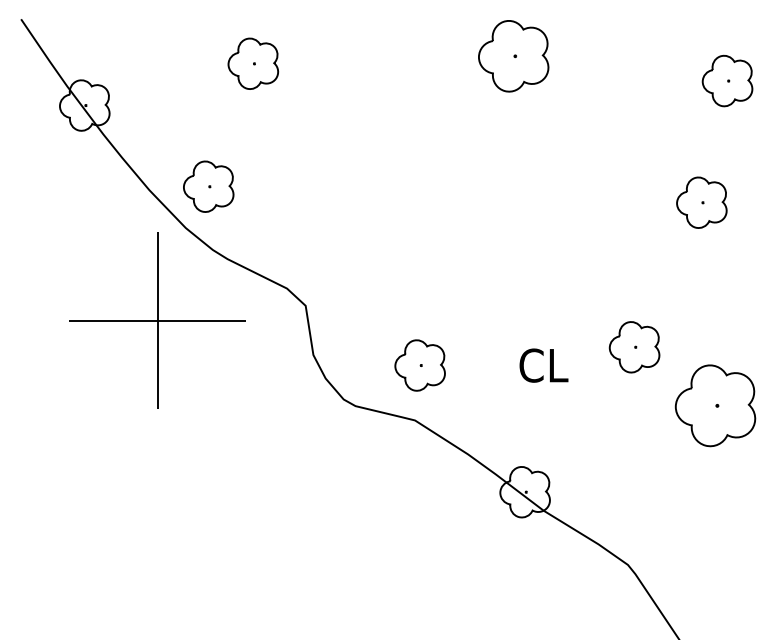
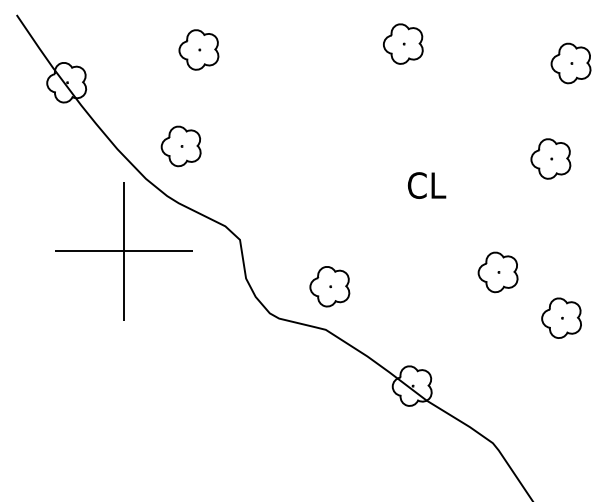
part: (513, 56) -> (403, 44), size x0.71
part: (208, 186) -> (181, 146), moved
text: (543, 365) -> (426, 185), moved
part: (715, 405) -> (561, 318), size x0.62

